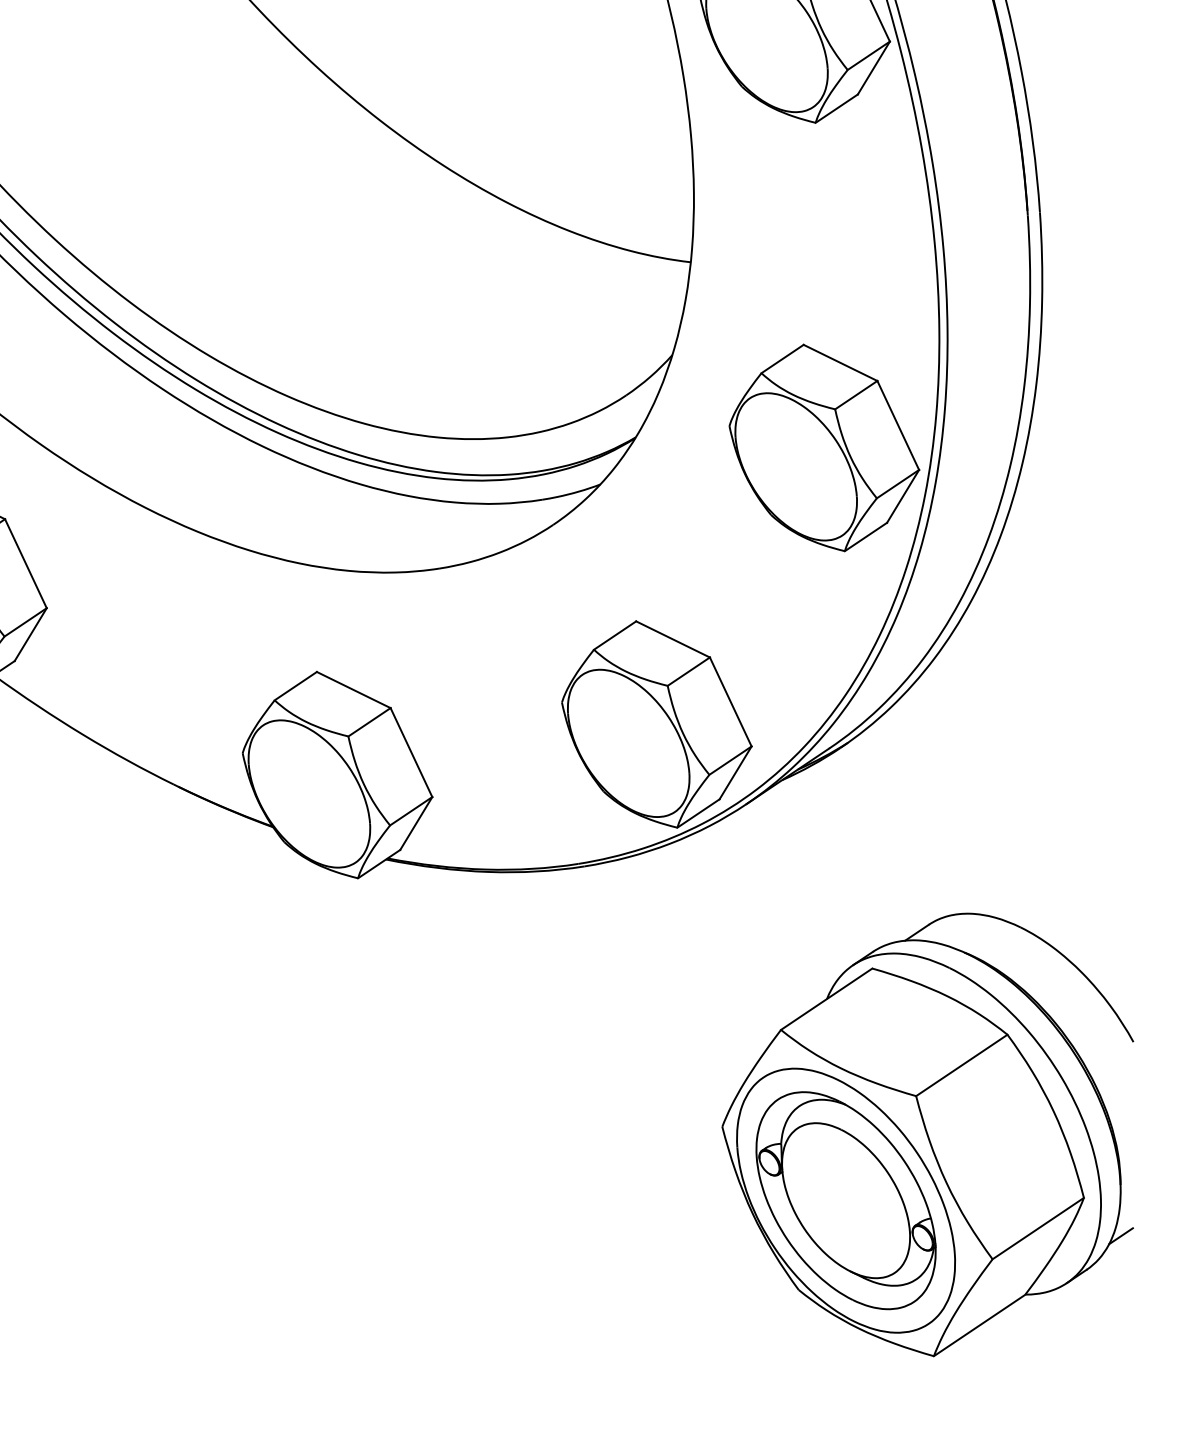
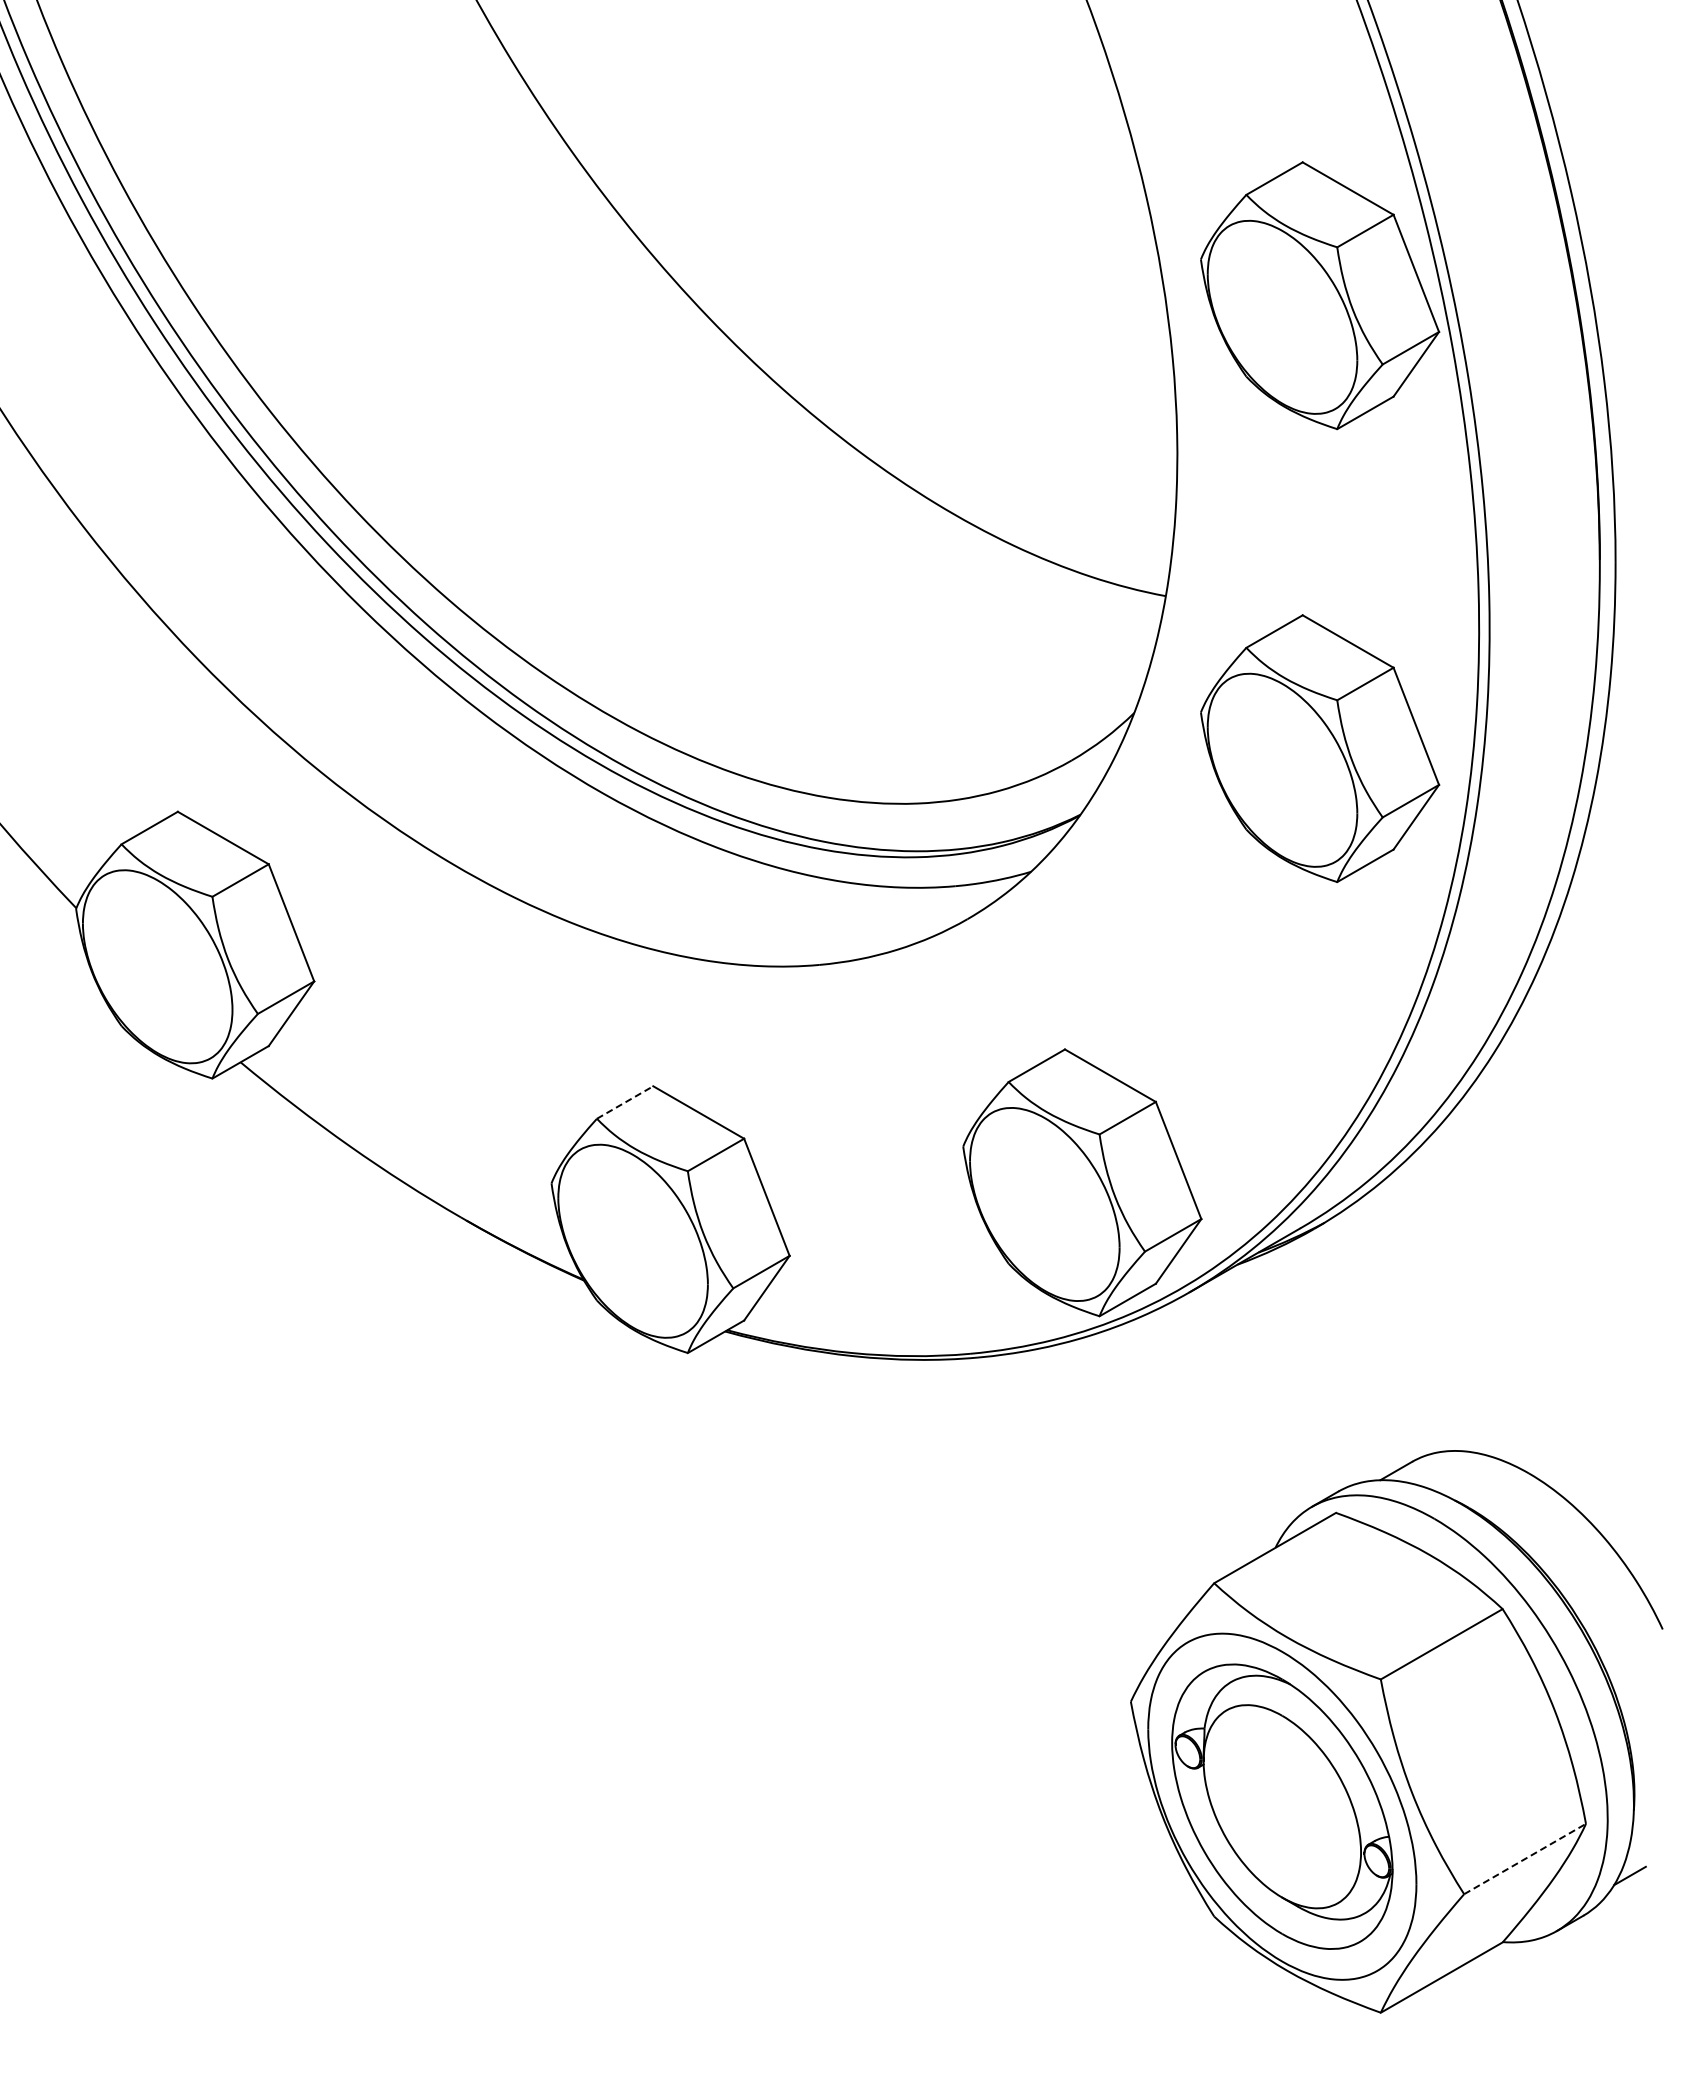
part: (824, 447) -> (1320, 748), moved
line: (296, 686) -> (625, 1102), solid -> dashed
line: (1038, 1228) -> (1525, 1858), solid -> dashed

